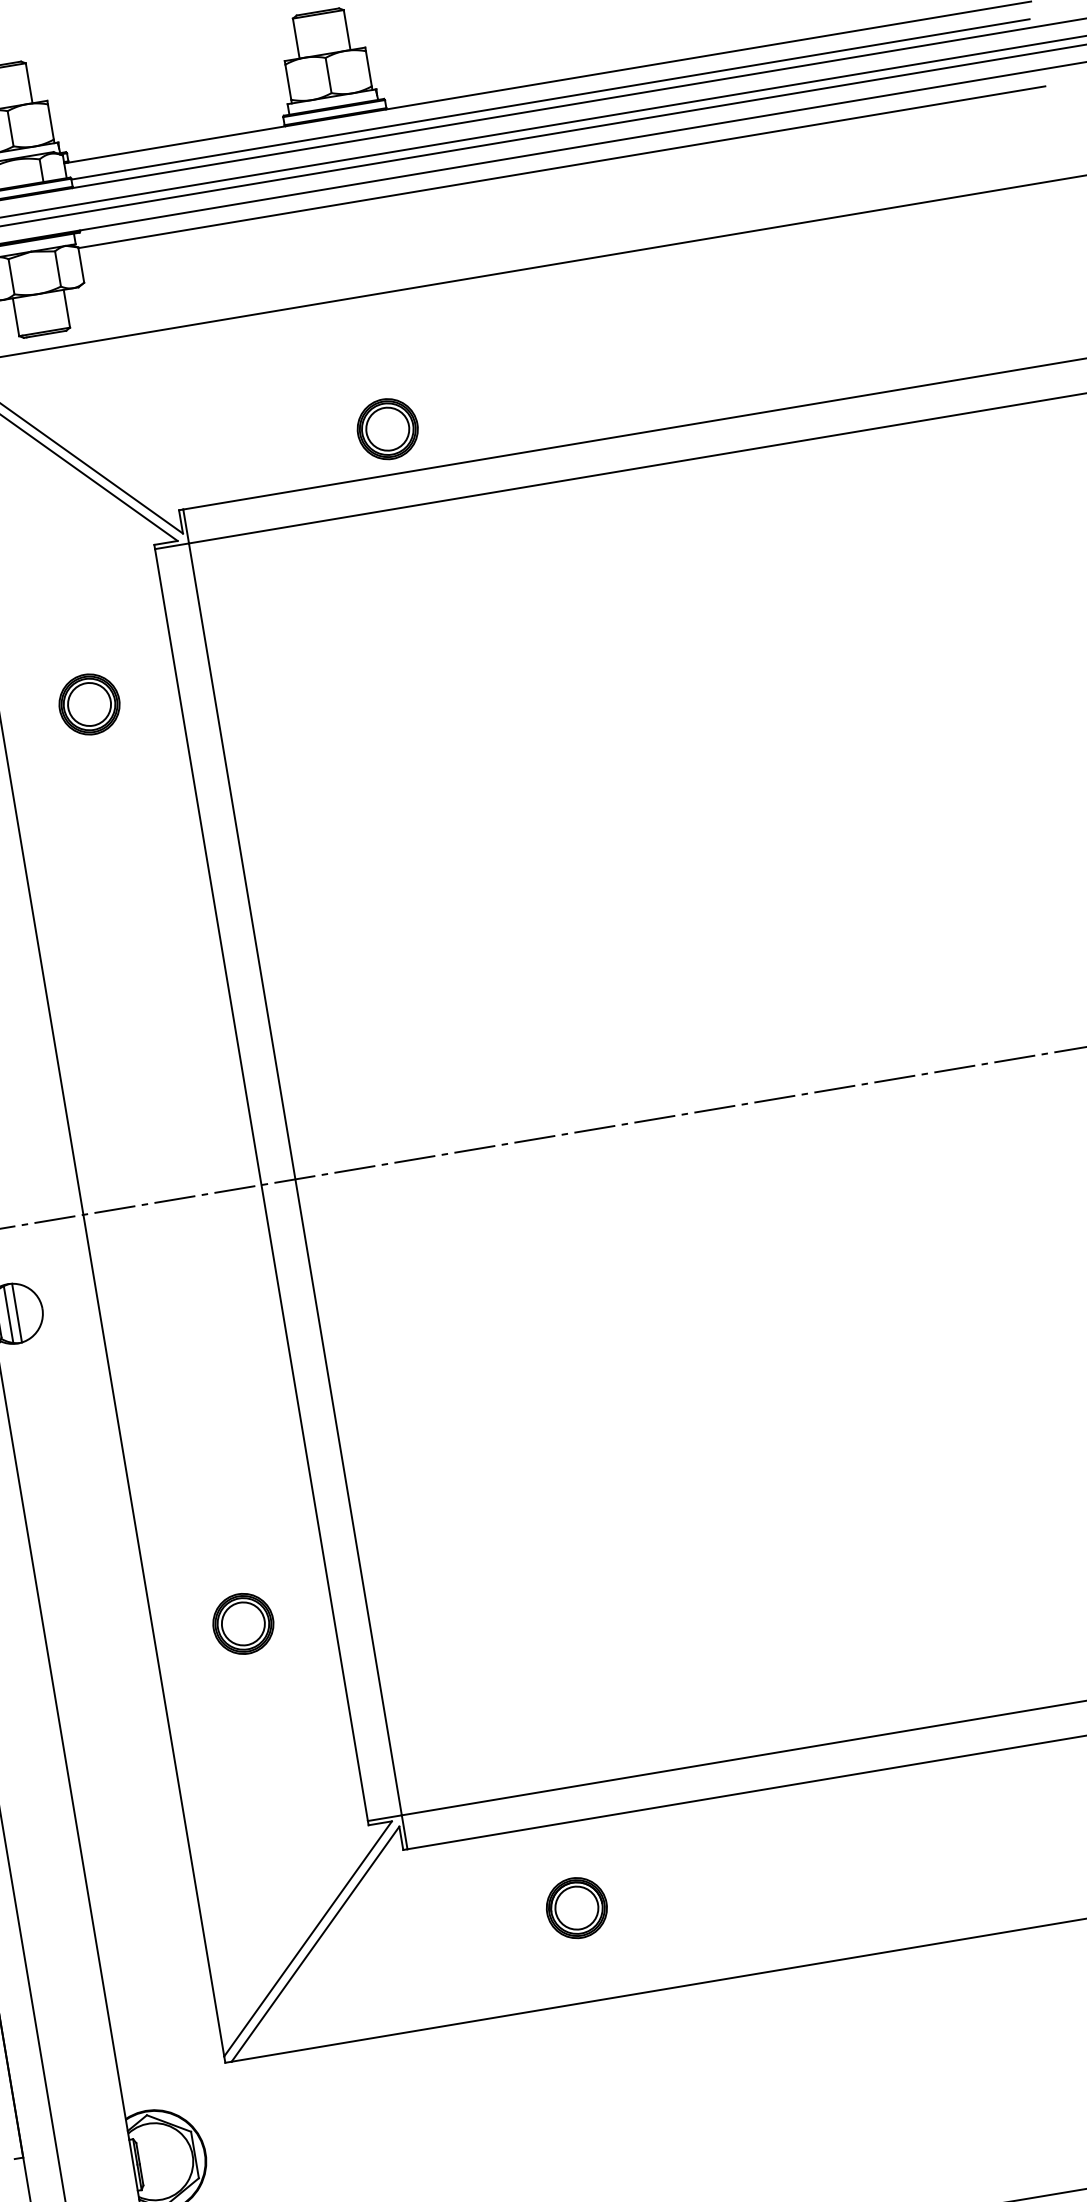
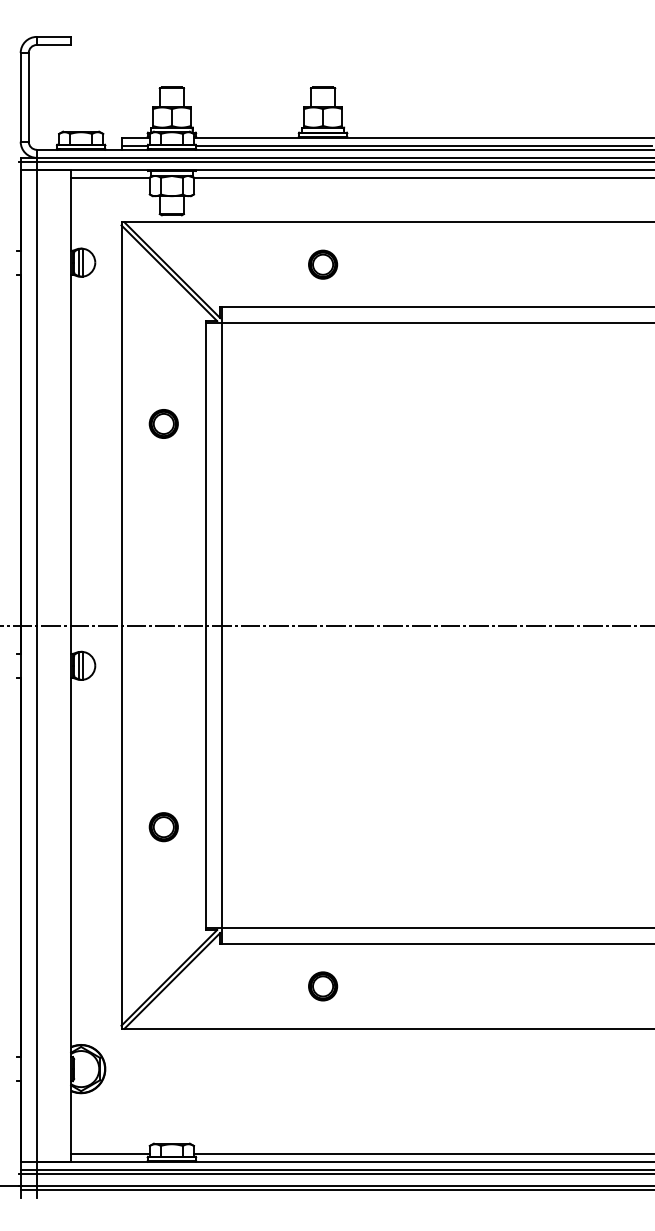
part: (388, 428) -> (323, 264), moved
part: (88, 703) -> (163, 423), moved
part: (577, 1908) -> (323, 986), moved

